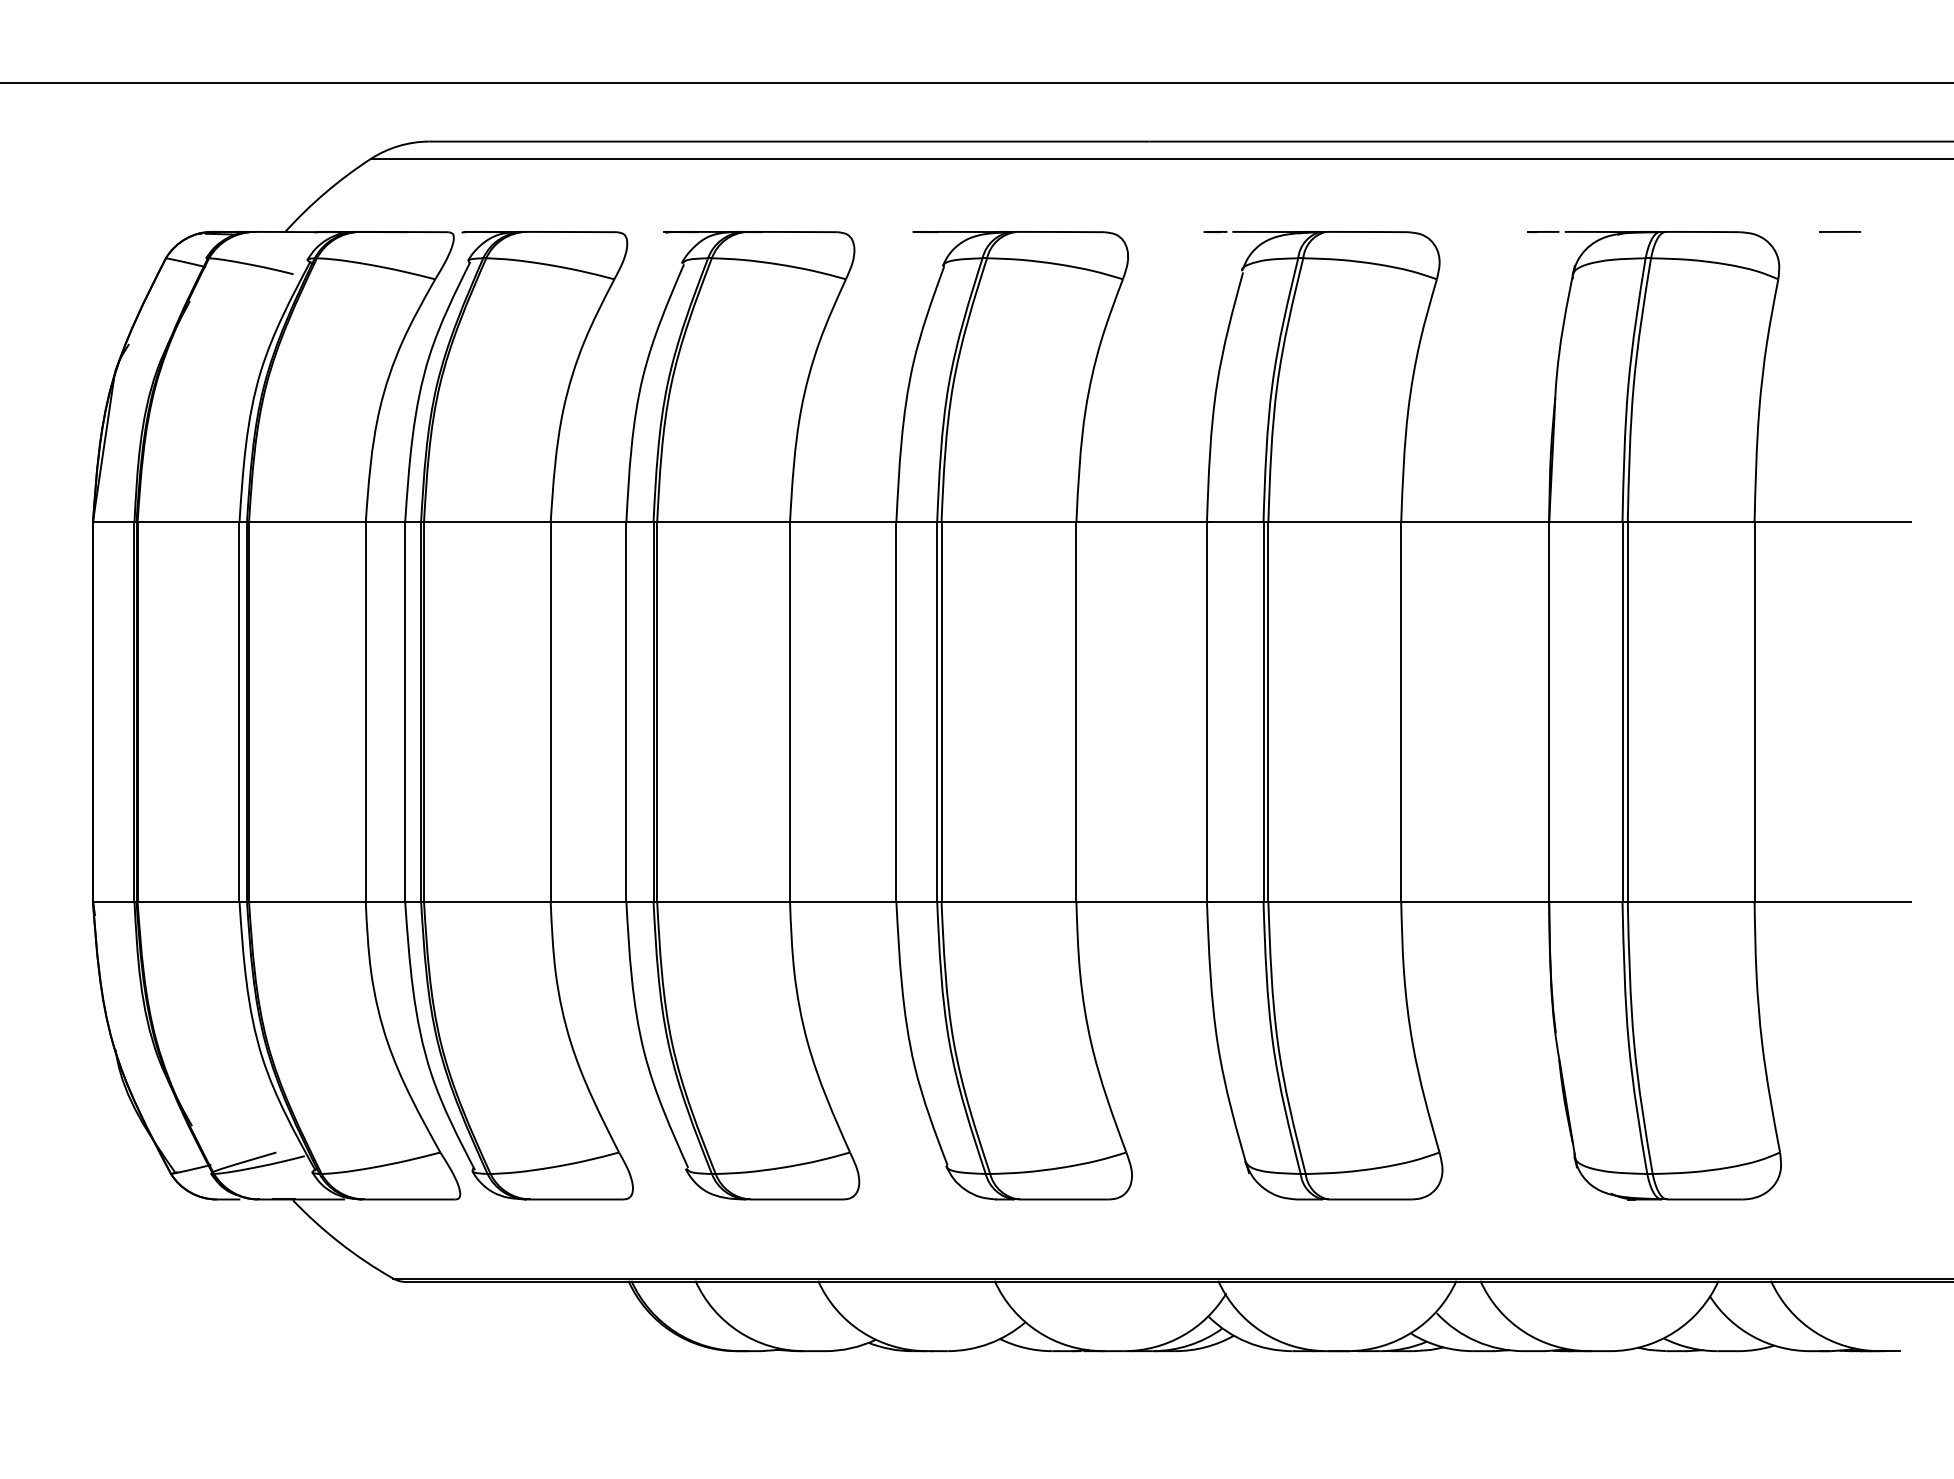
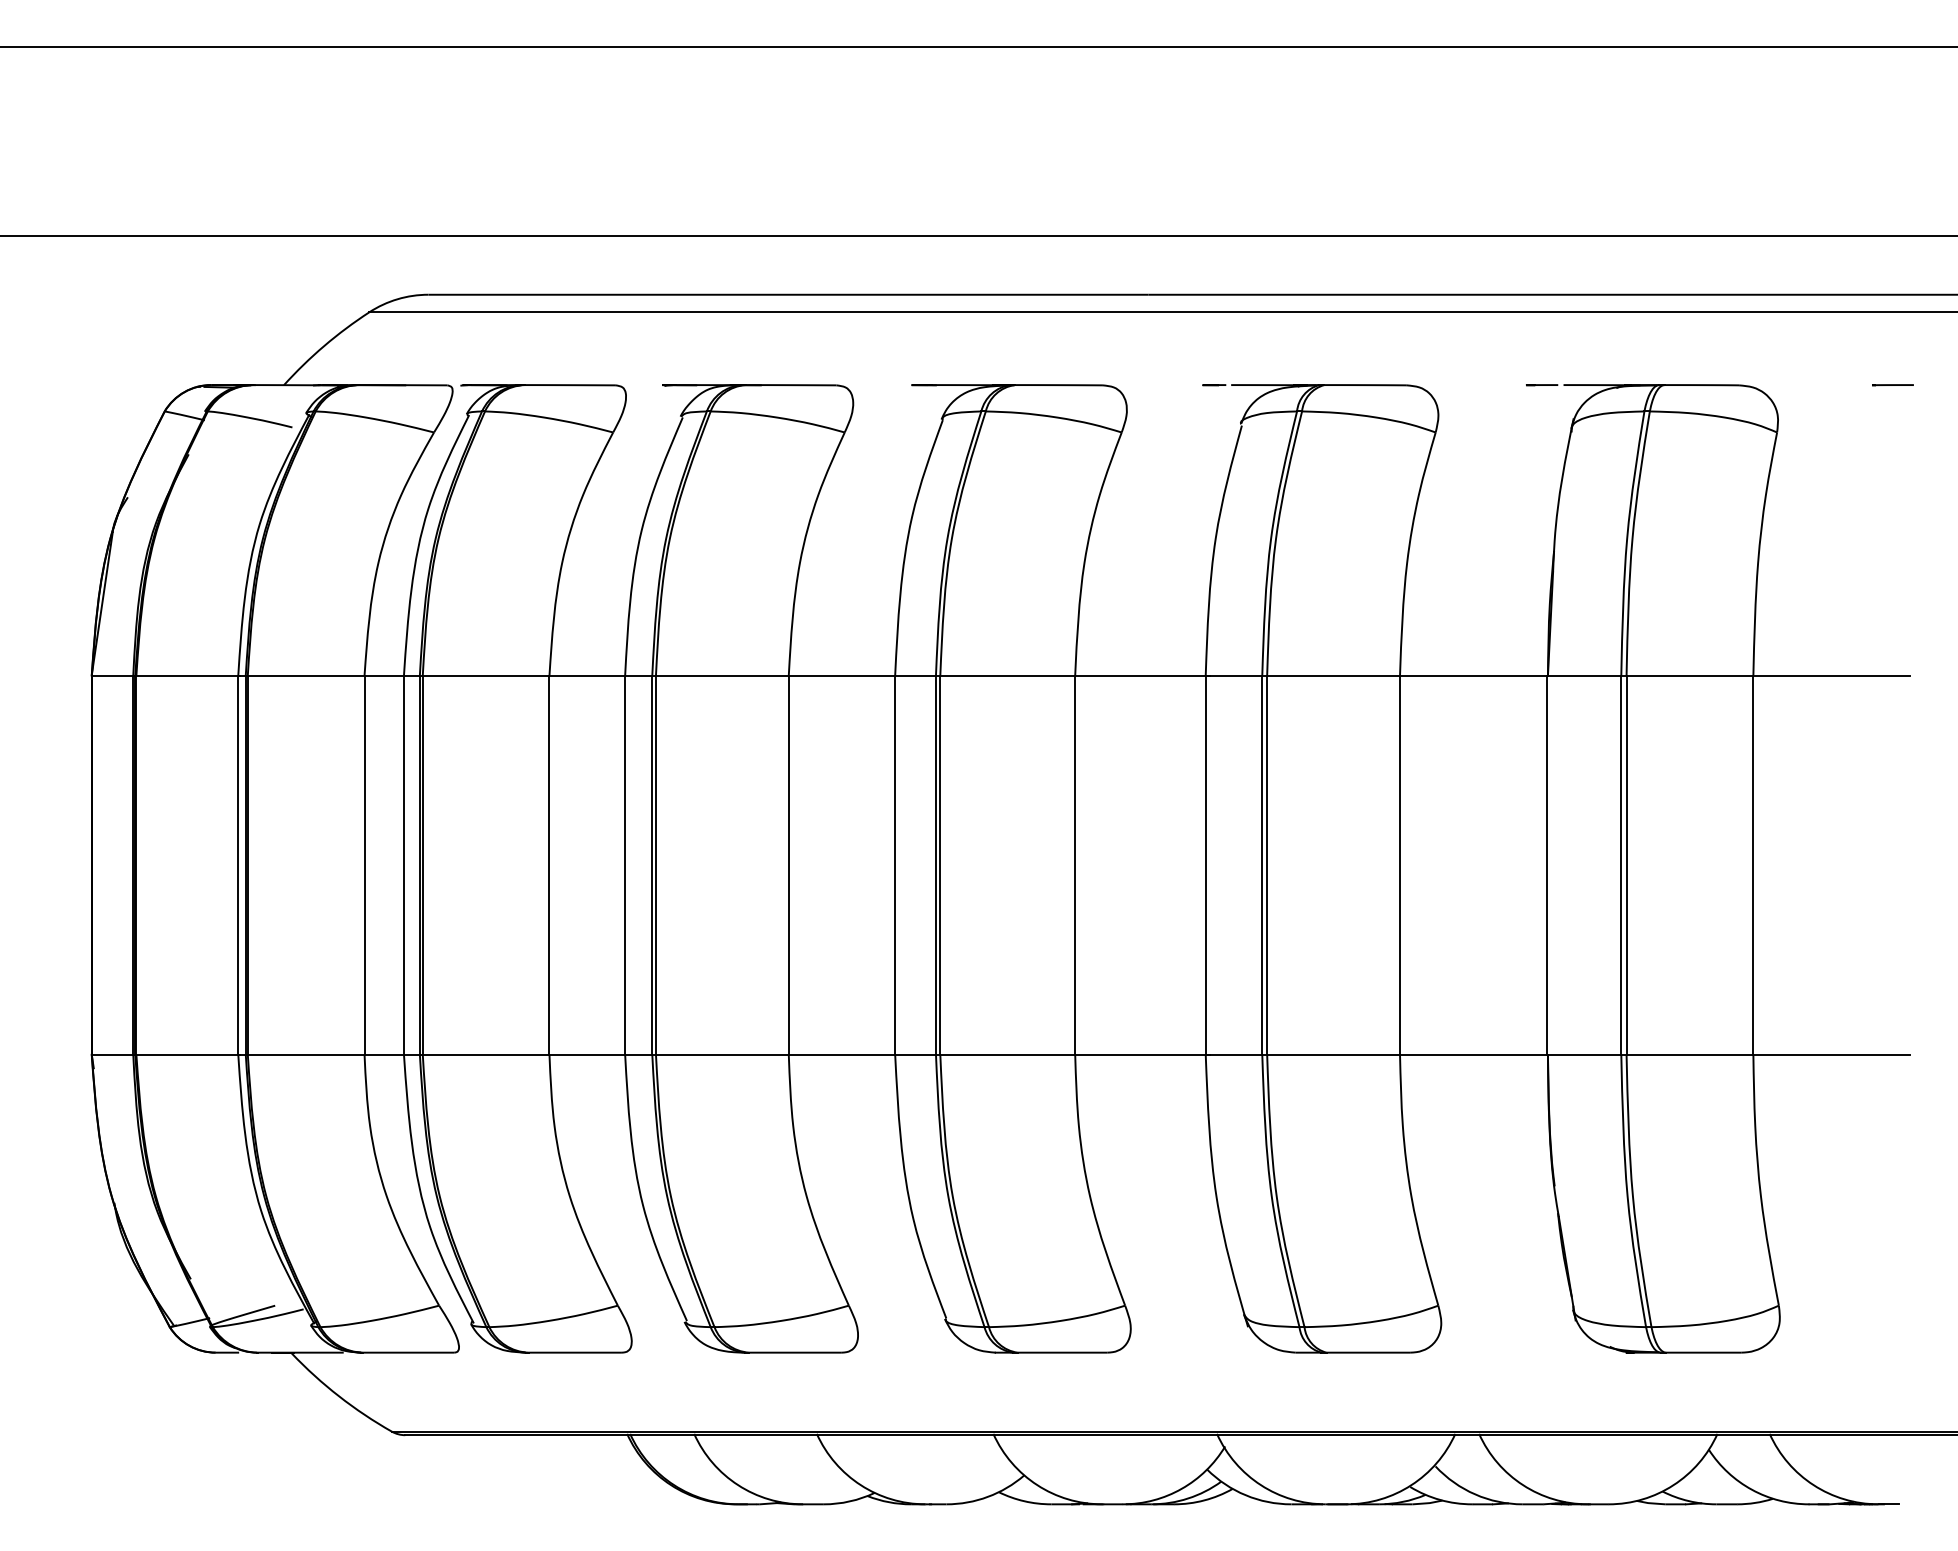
line: (1839, 232) -> (1892, 385), moved

